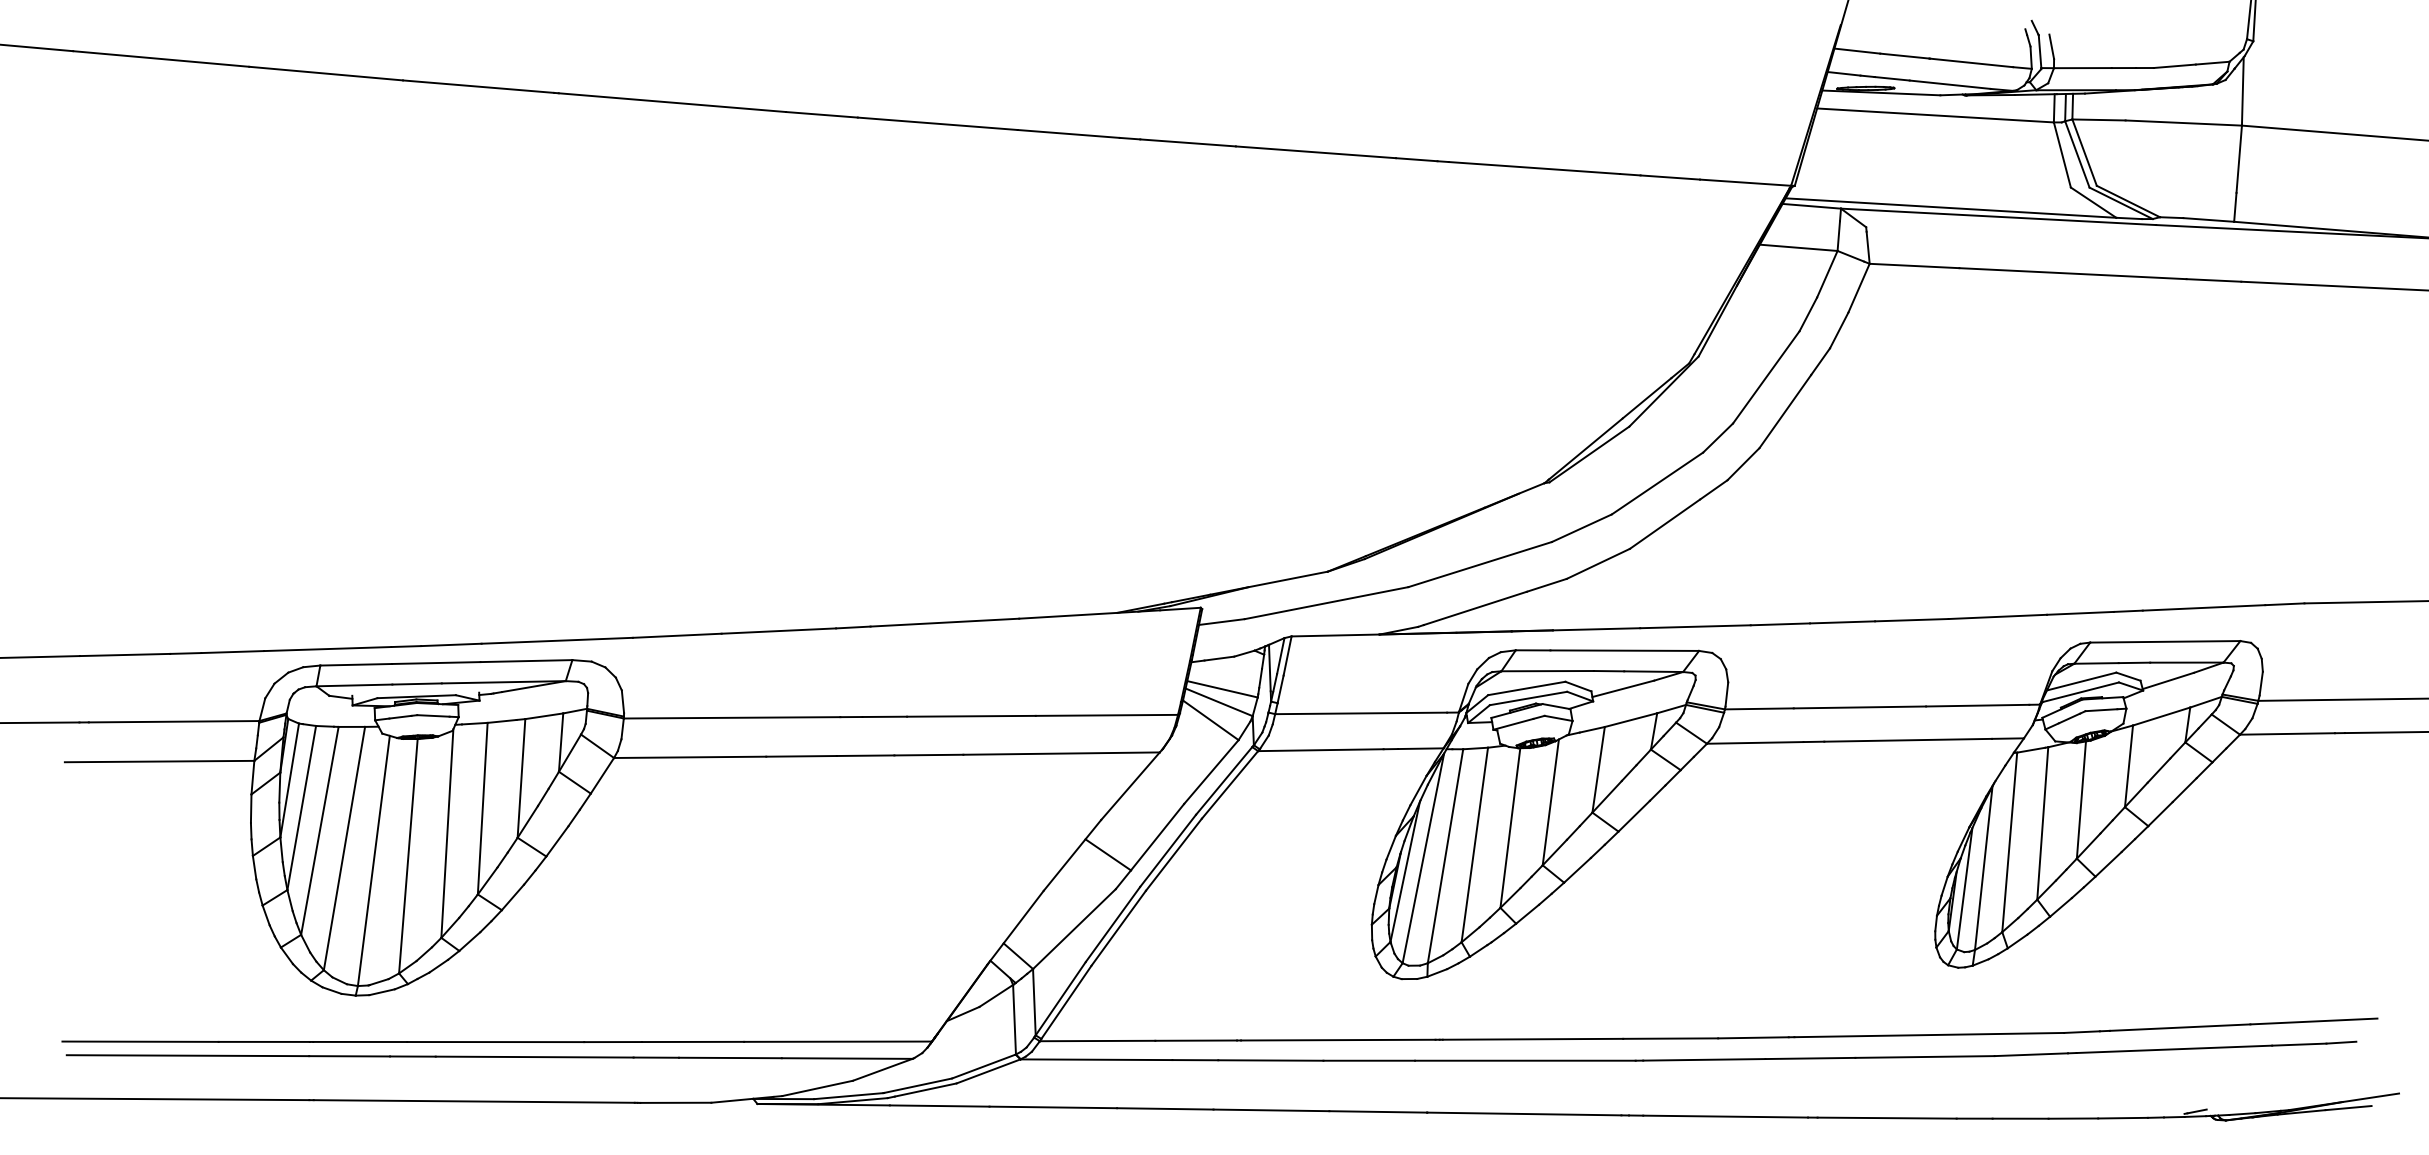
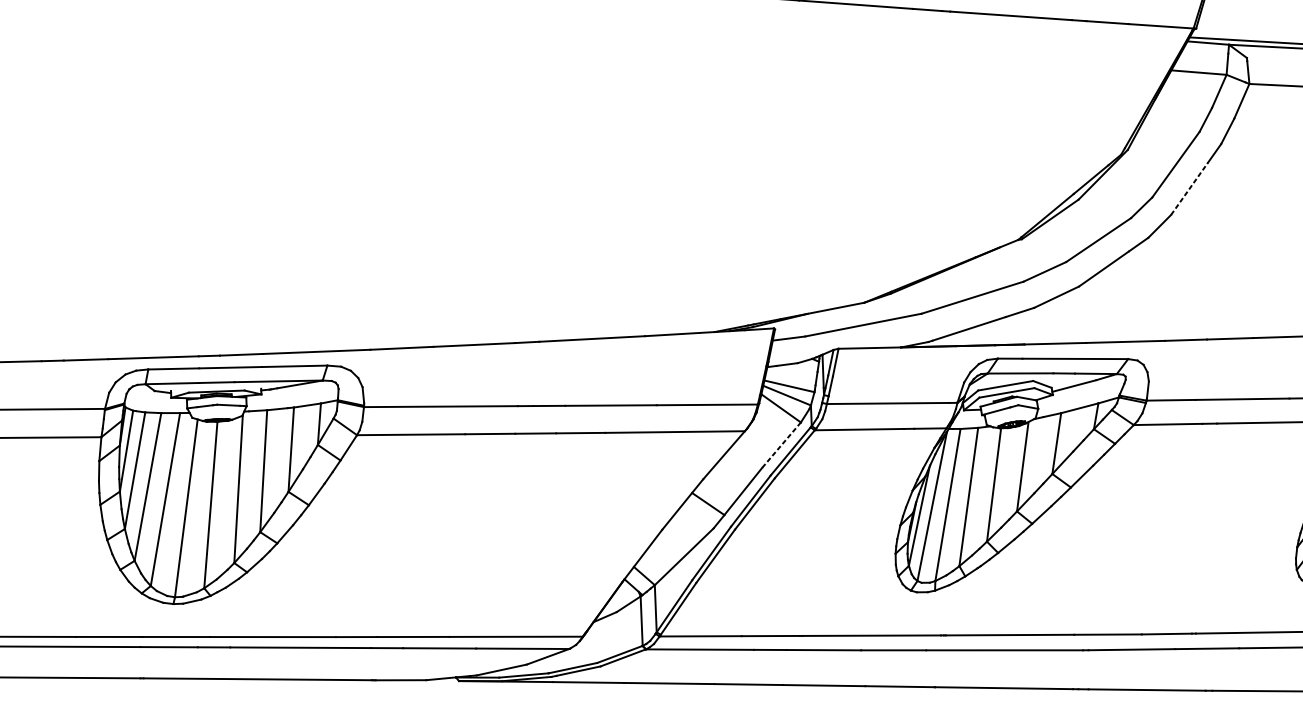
line: (1785, 411) -> (1189, 188), solid -> dashed
line: (1211, 772) -> (781, 445), solid -> dashed

